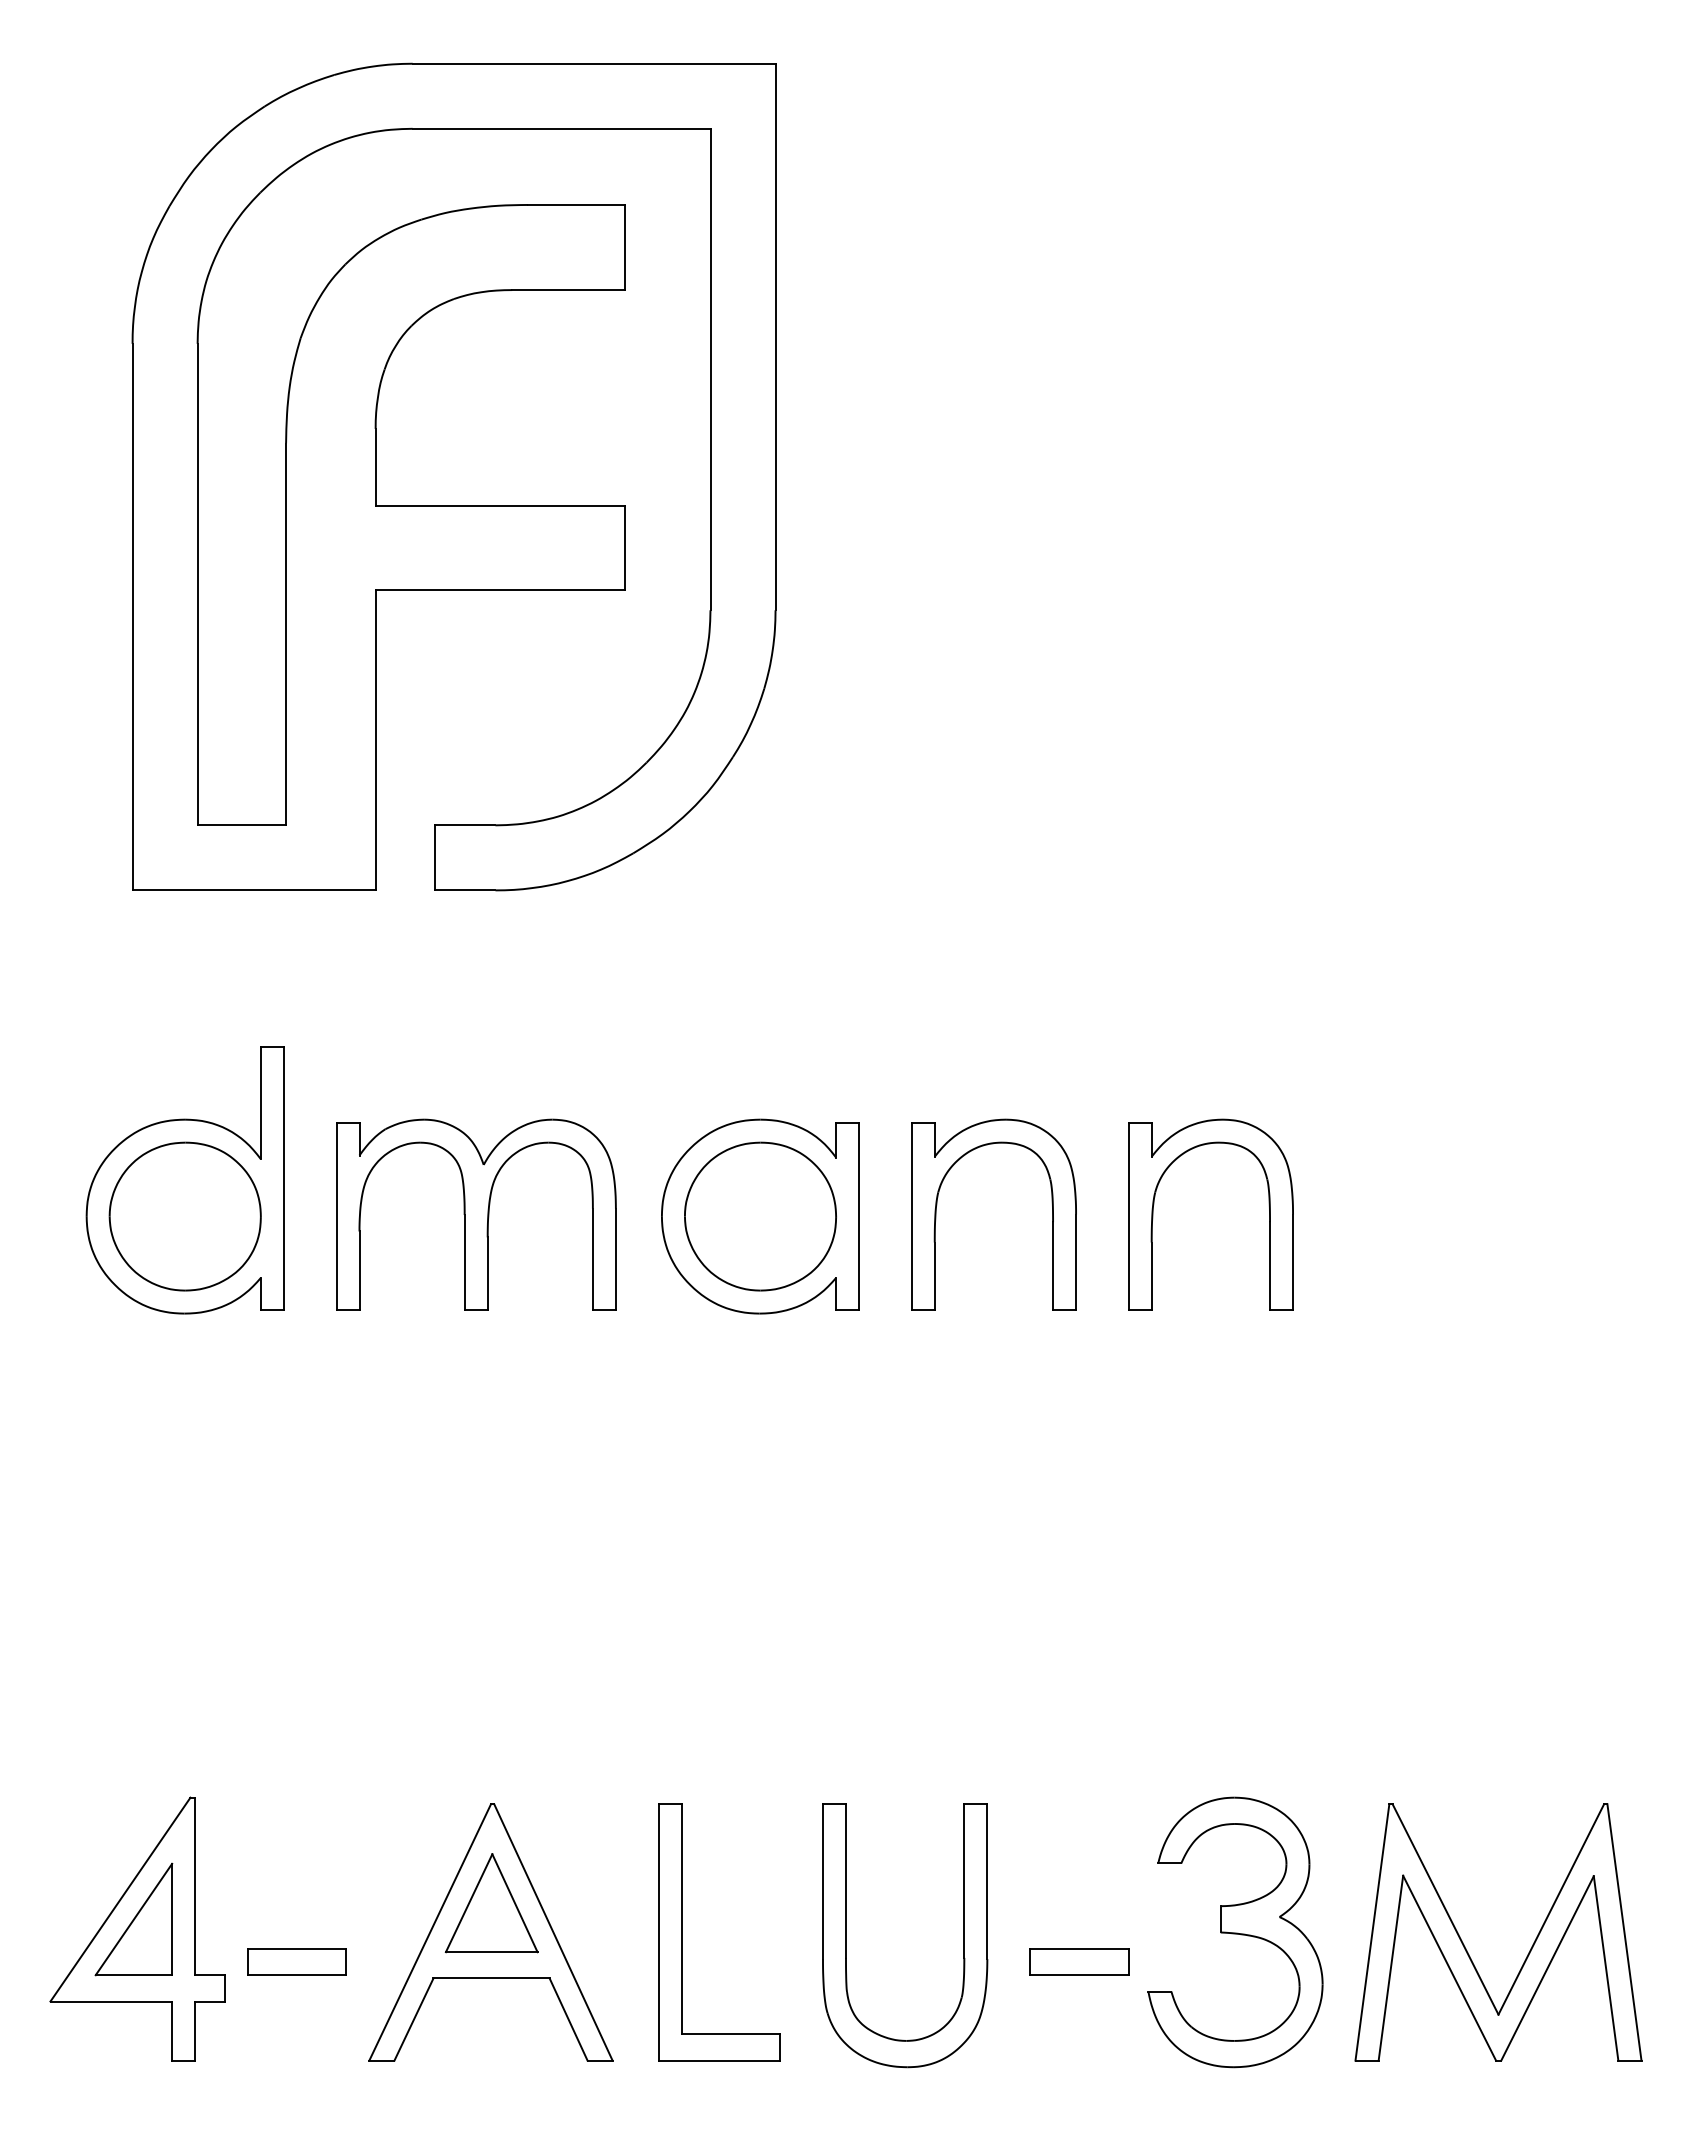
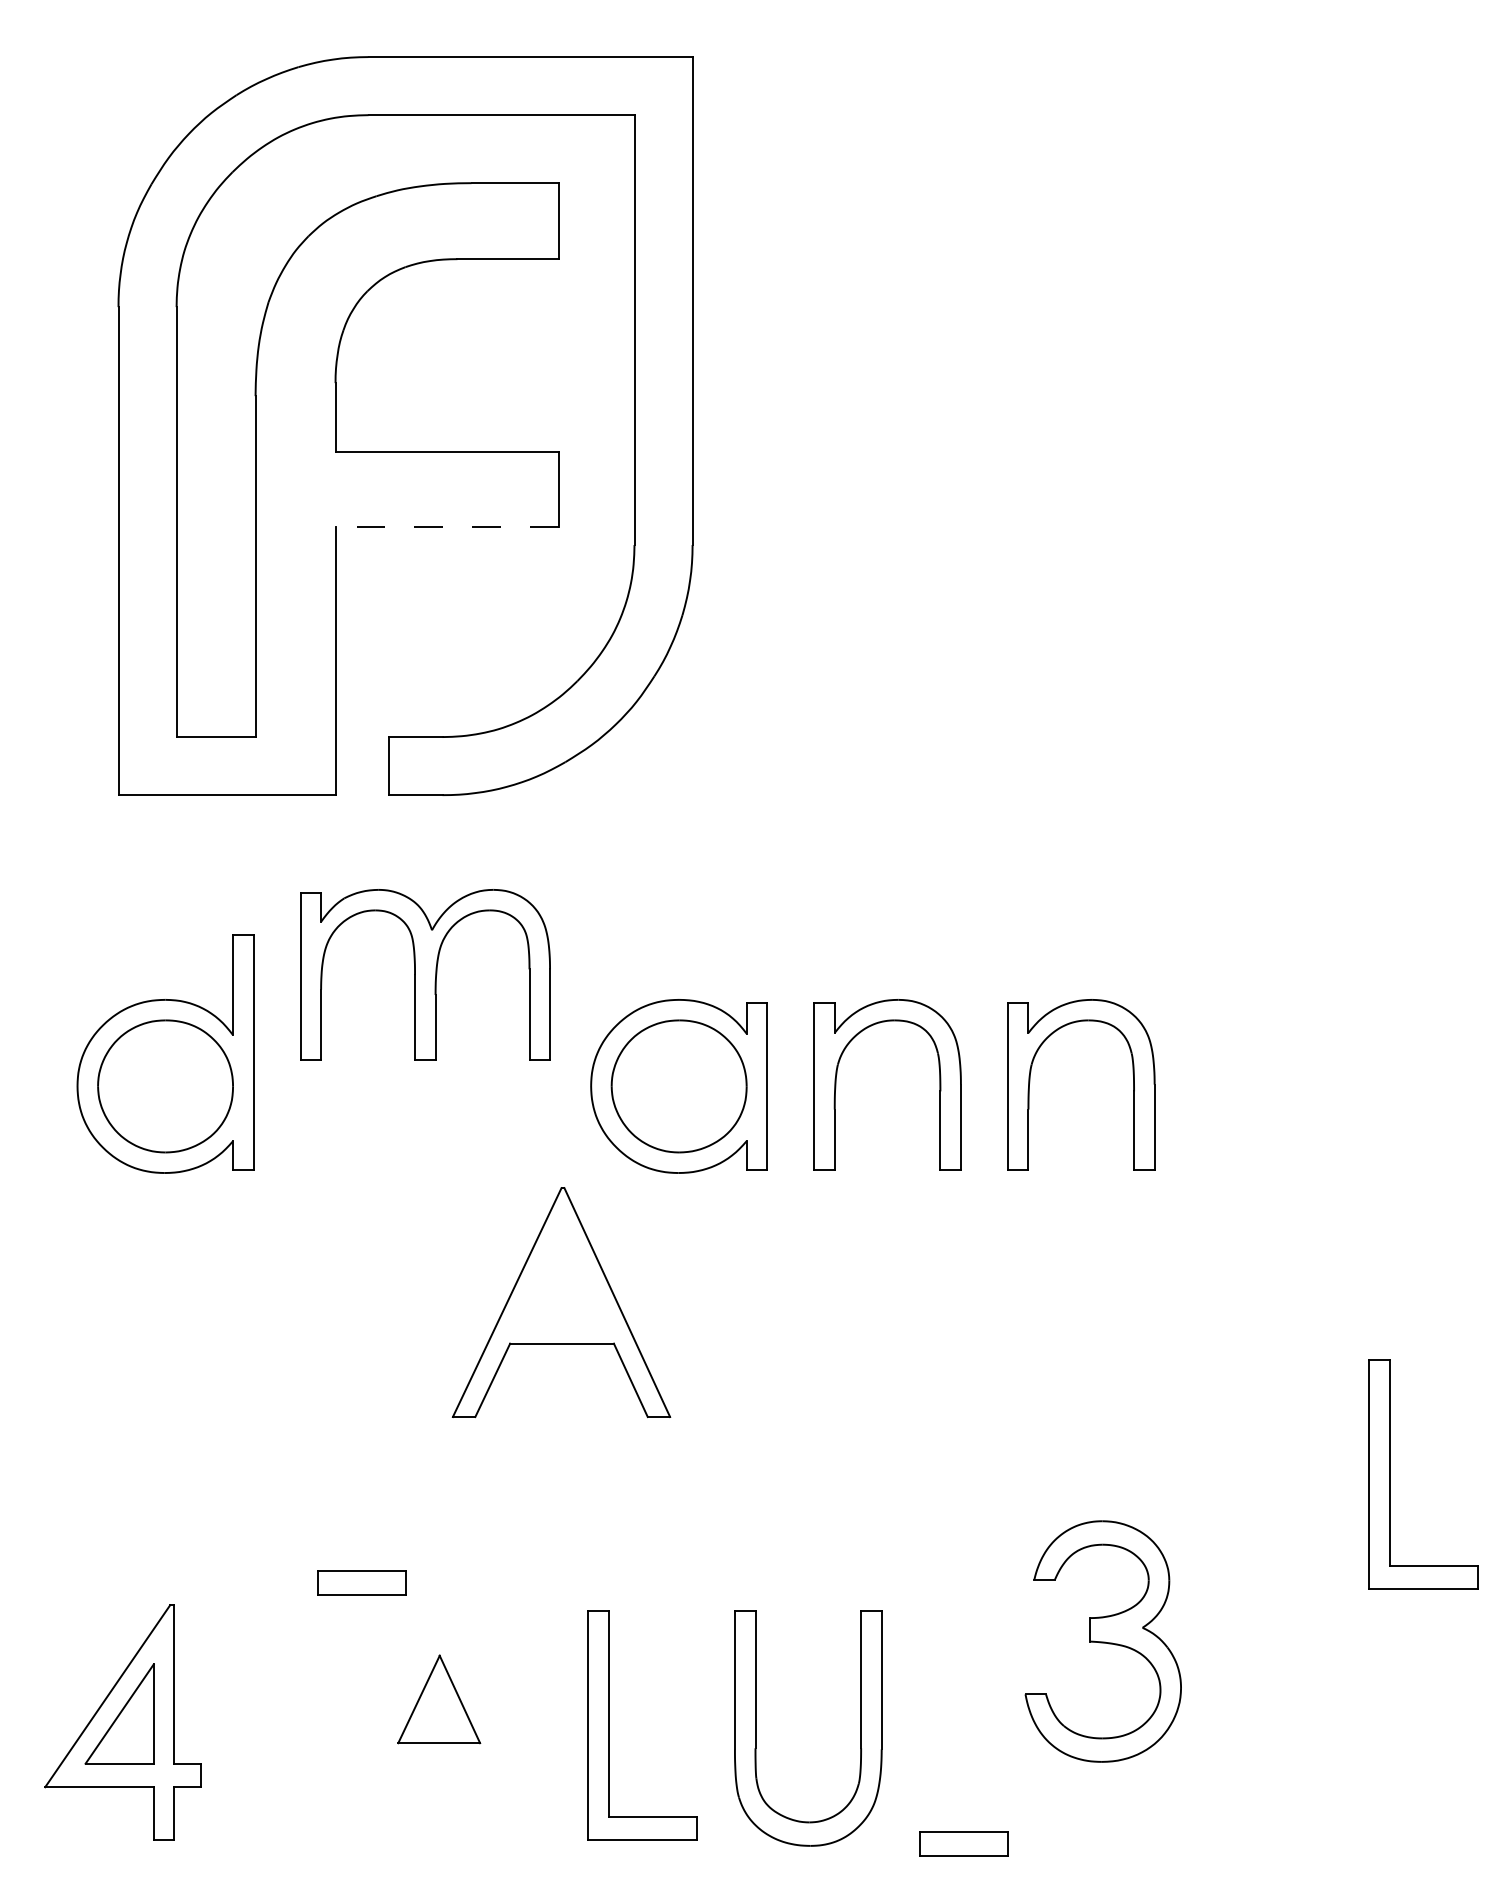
line: (499, 590) -> (446, 527), solid -> dashed
part: (476, 1214) -> (425, 974), moved
part: (1557, 1651) -> (1390, 1474), added
part: (490, 1932) -> (561, 1302), moved
part: (1234, 1932) -> (1102, 1641), moved
part: (1466, 1948) -> (1309, 1739), removed
part: (296, 1961) -> (361, 1582), moved
part: (1078, 1961) -> (963, 1843), moved

